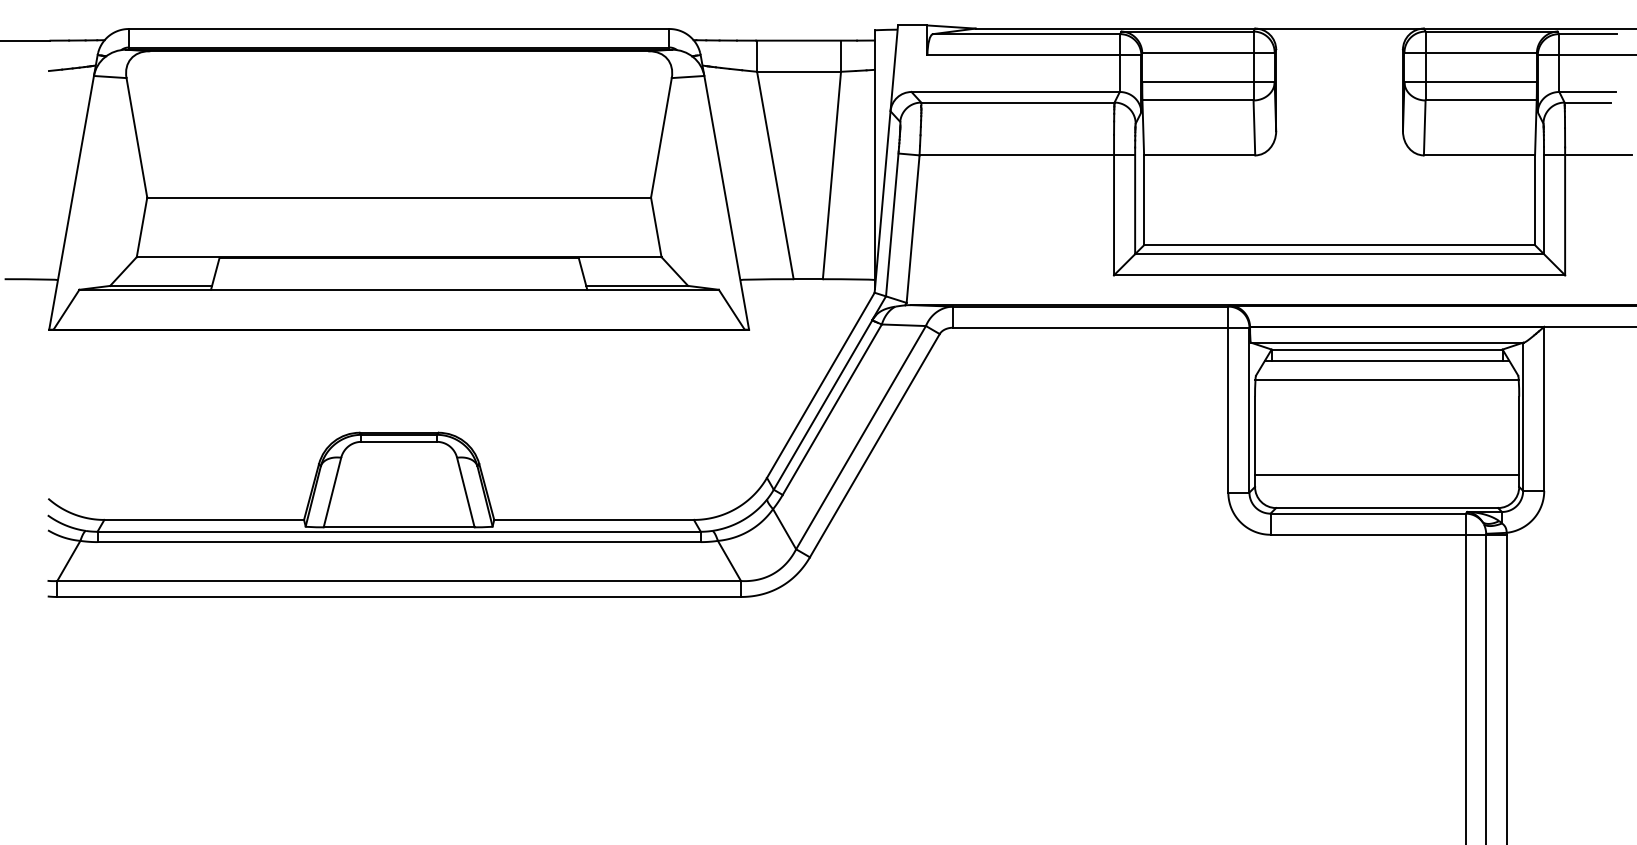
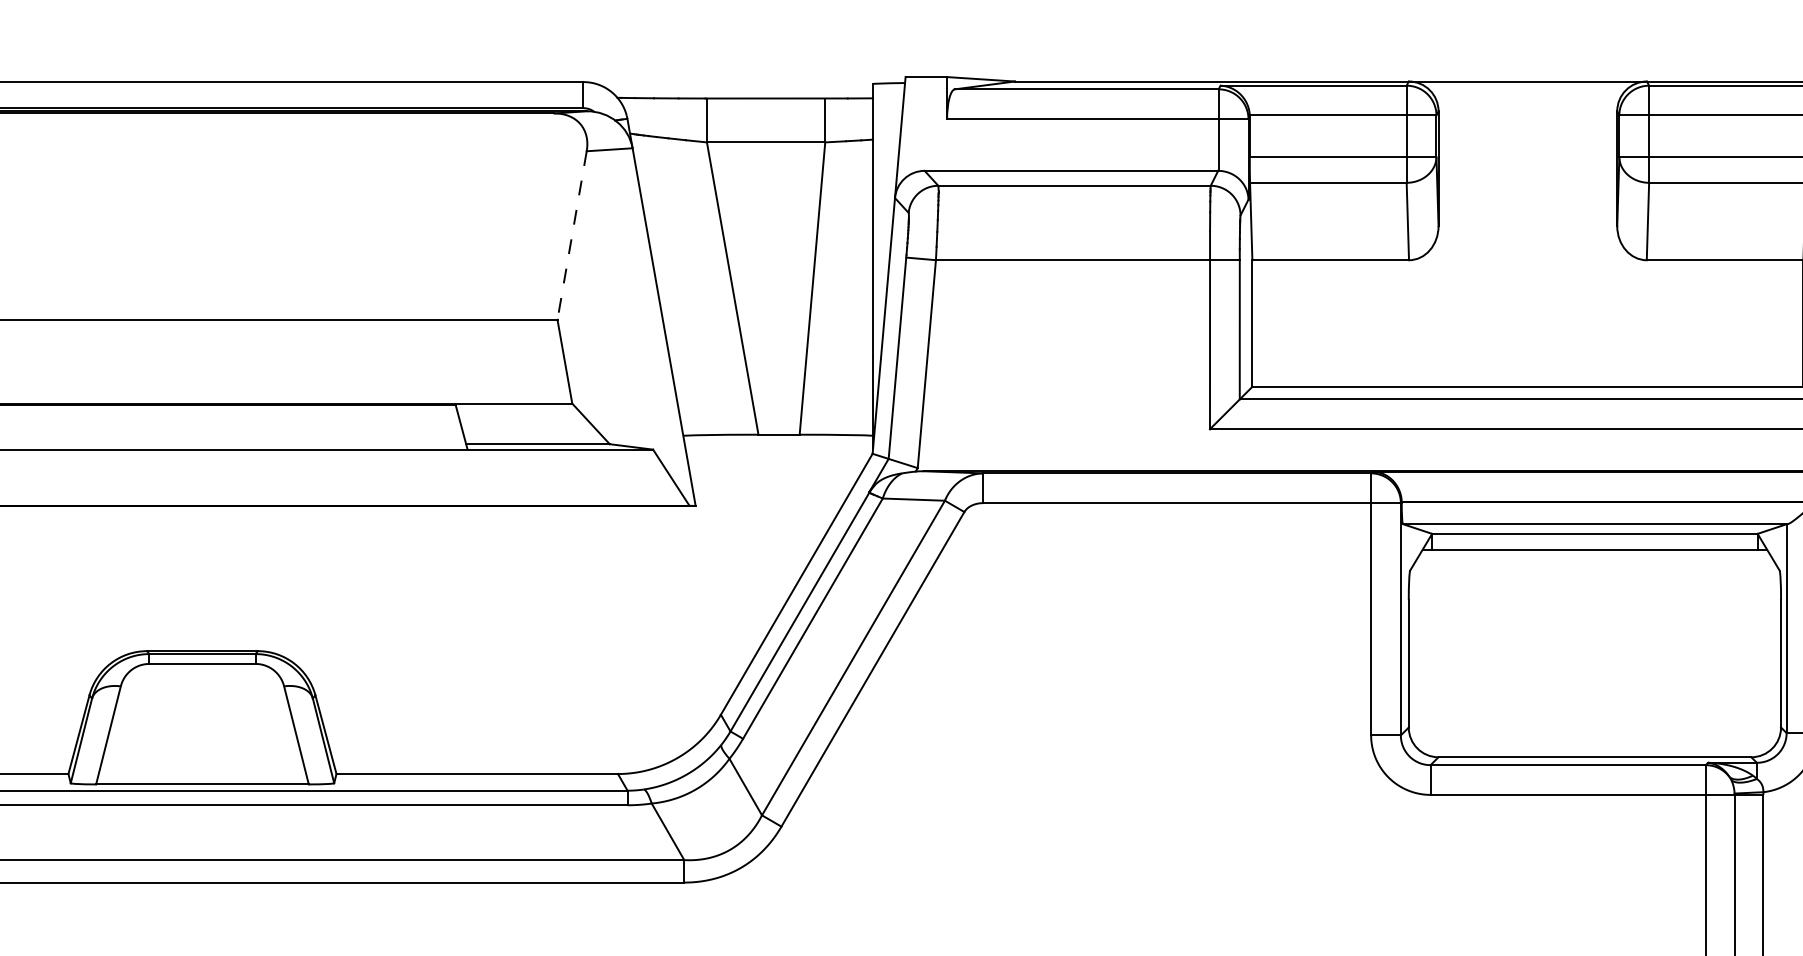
line: (661, 137) -> (572, 234), solid -> dashed
line: (1386, 380) -> (1594, 577), removed
line: (1387, 475) -> (1595, 711), removed

